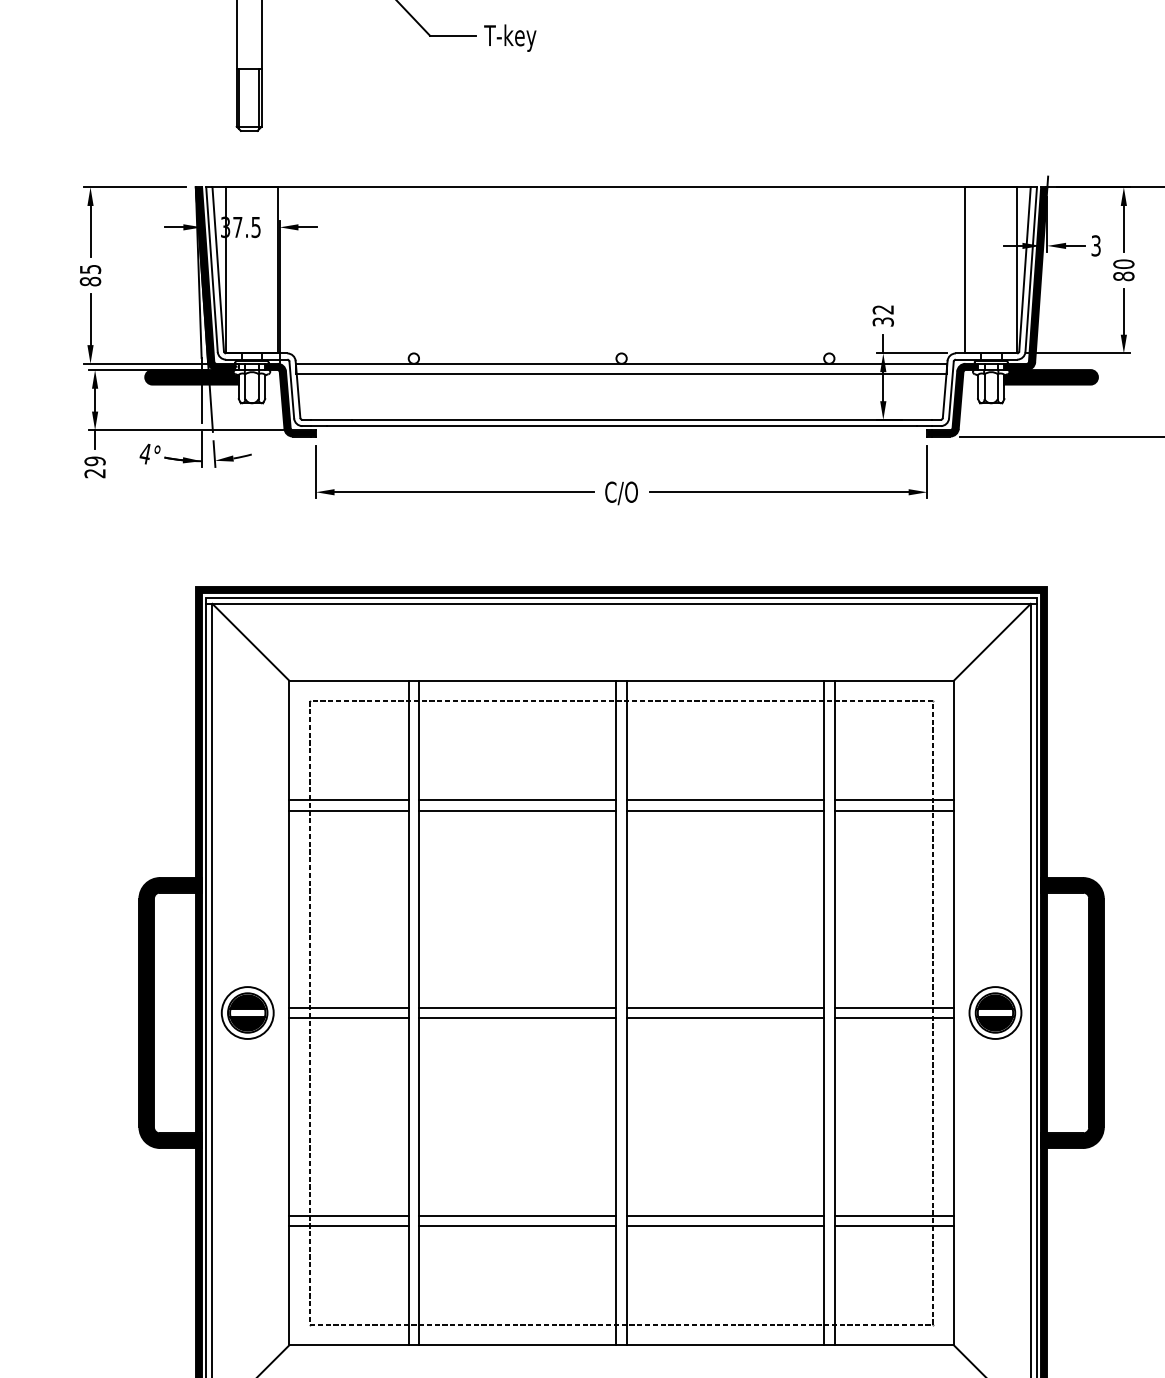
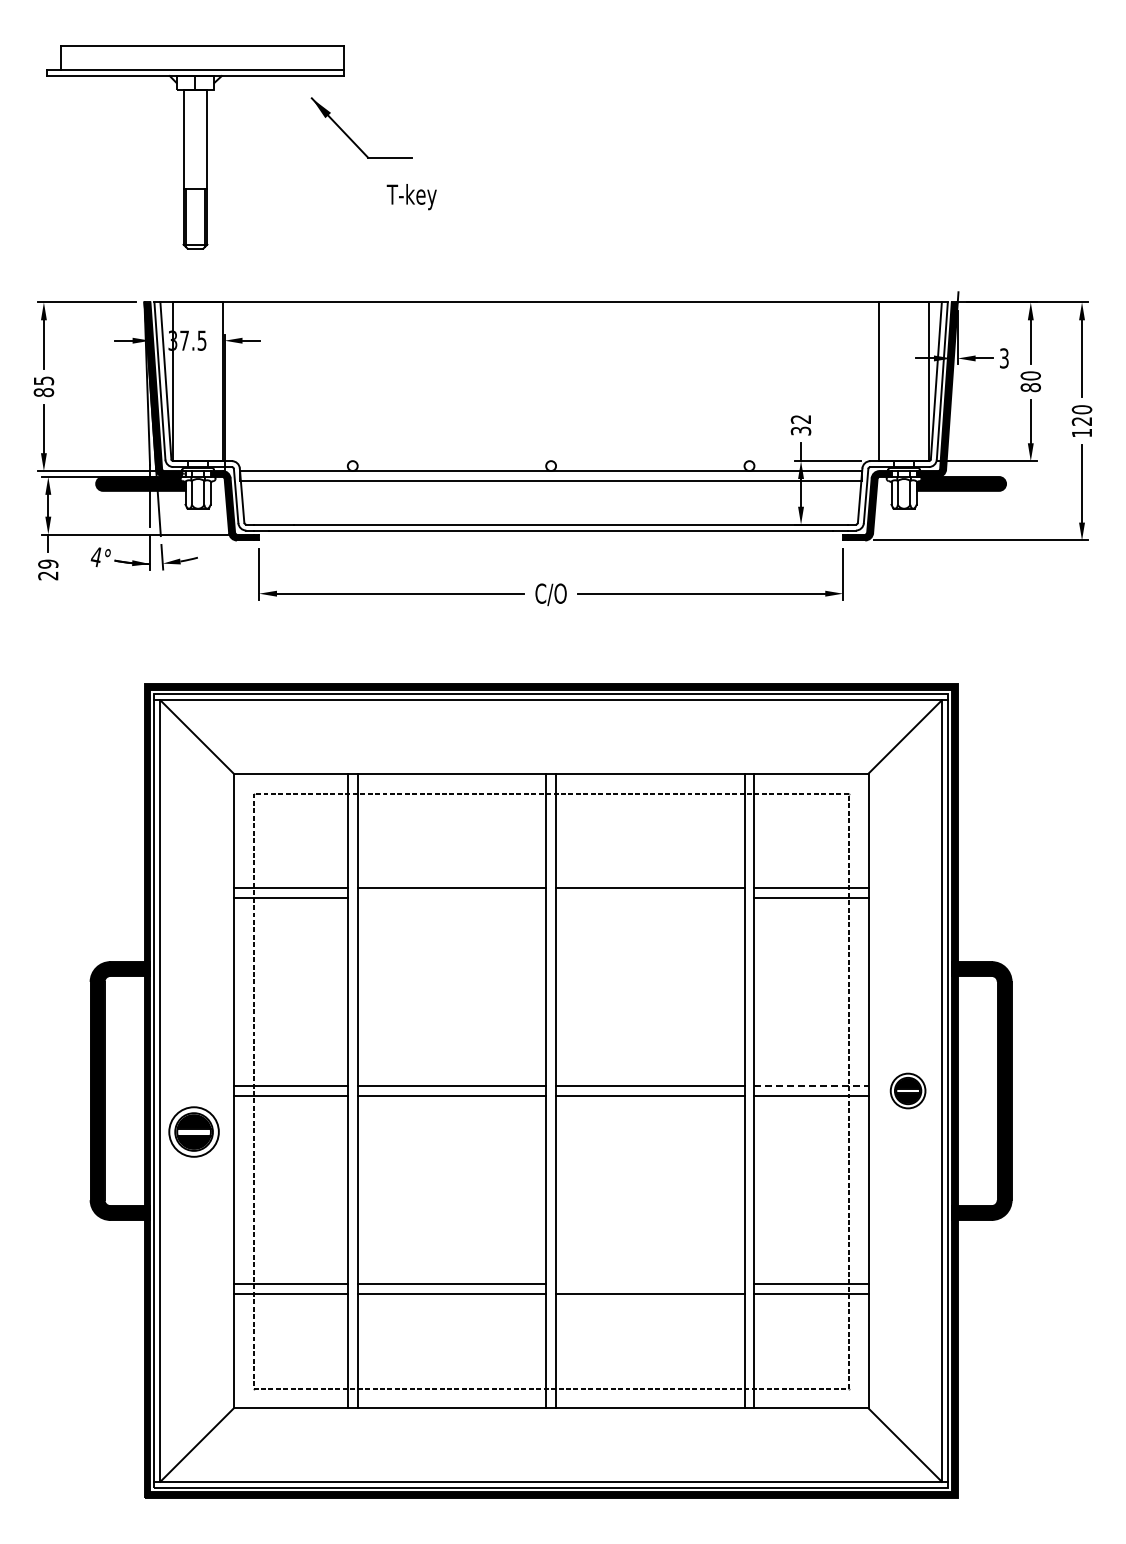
text: (509, 38) -> (411, 197), moved
line: (517, 810) -> (451, 897), removed
line: (725, 810) -> (650, 897), removed
line: (894, 1008) -> (811, 1086), solid -> dashed
part: (247, 1012) -> (193, 1131), moved
part: (994, 1012) -> (907, 1090), size x0.7
line: (725, 1215) -> (650, 1284), removed

